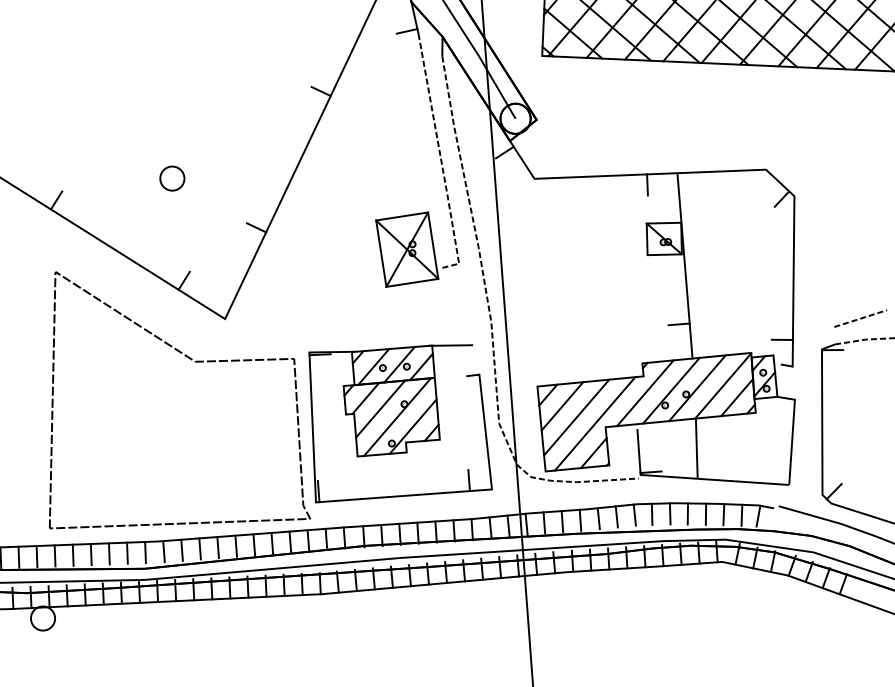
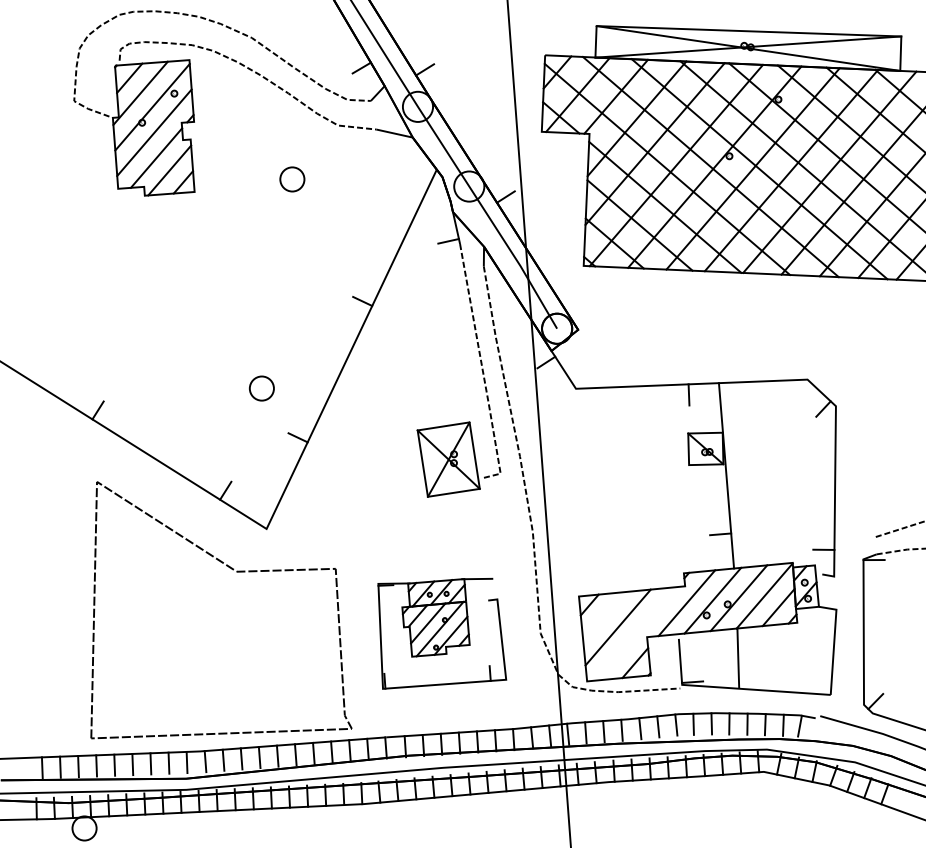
part: (171, 178) -> (261, 388), moved
line: (561, 406) -> (603, 616), removed
part: (400, 423) -> (442, 633), size x0.7
line: (594, 423) -> (636, 633), removed

